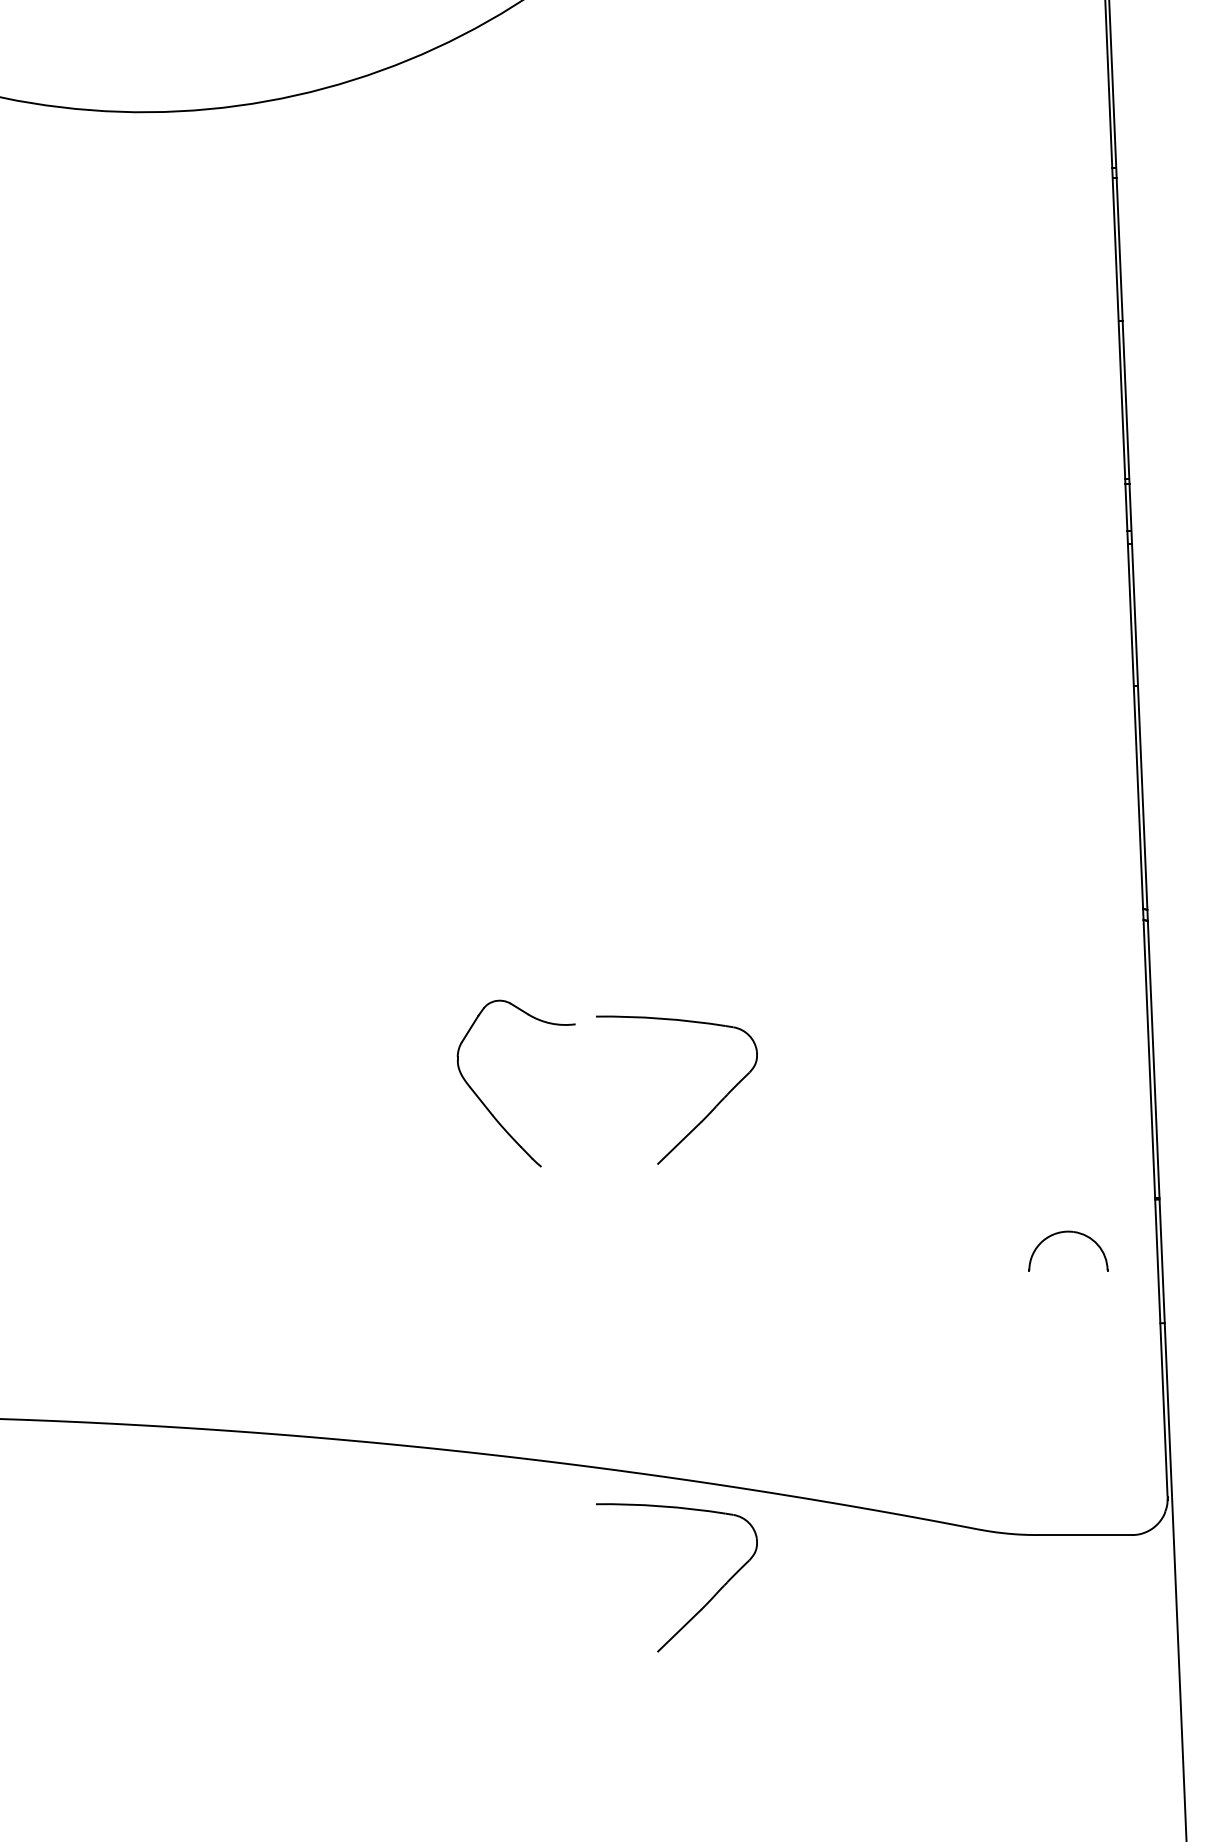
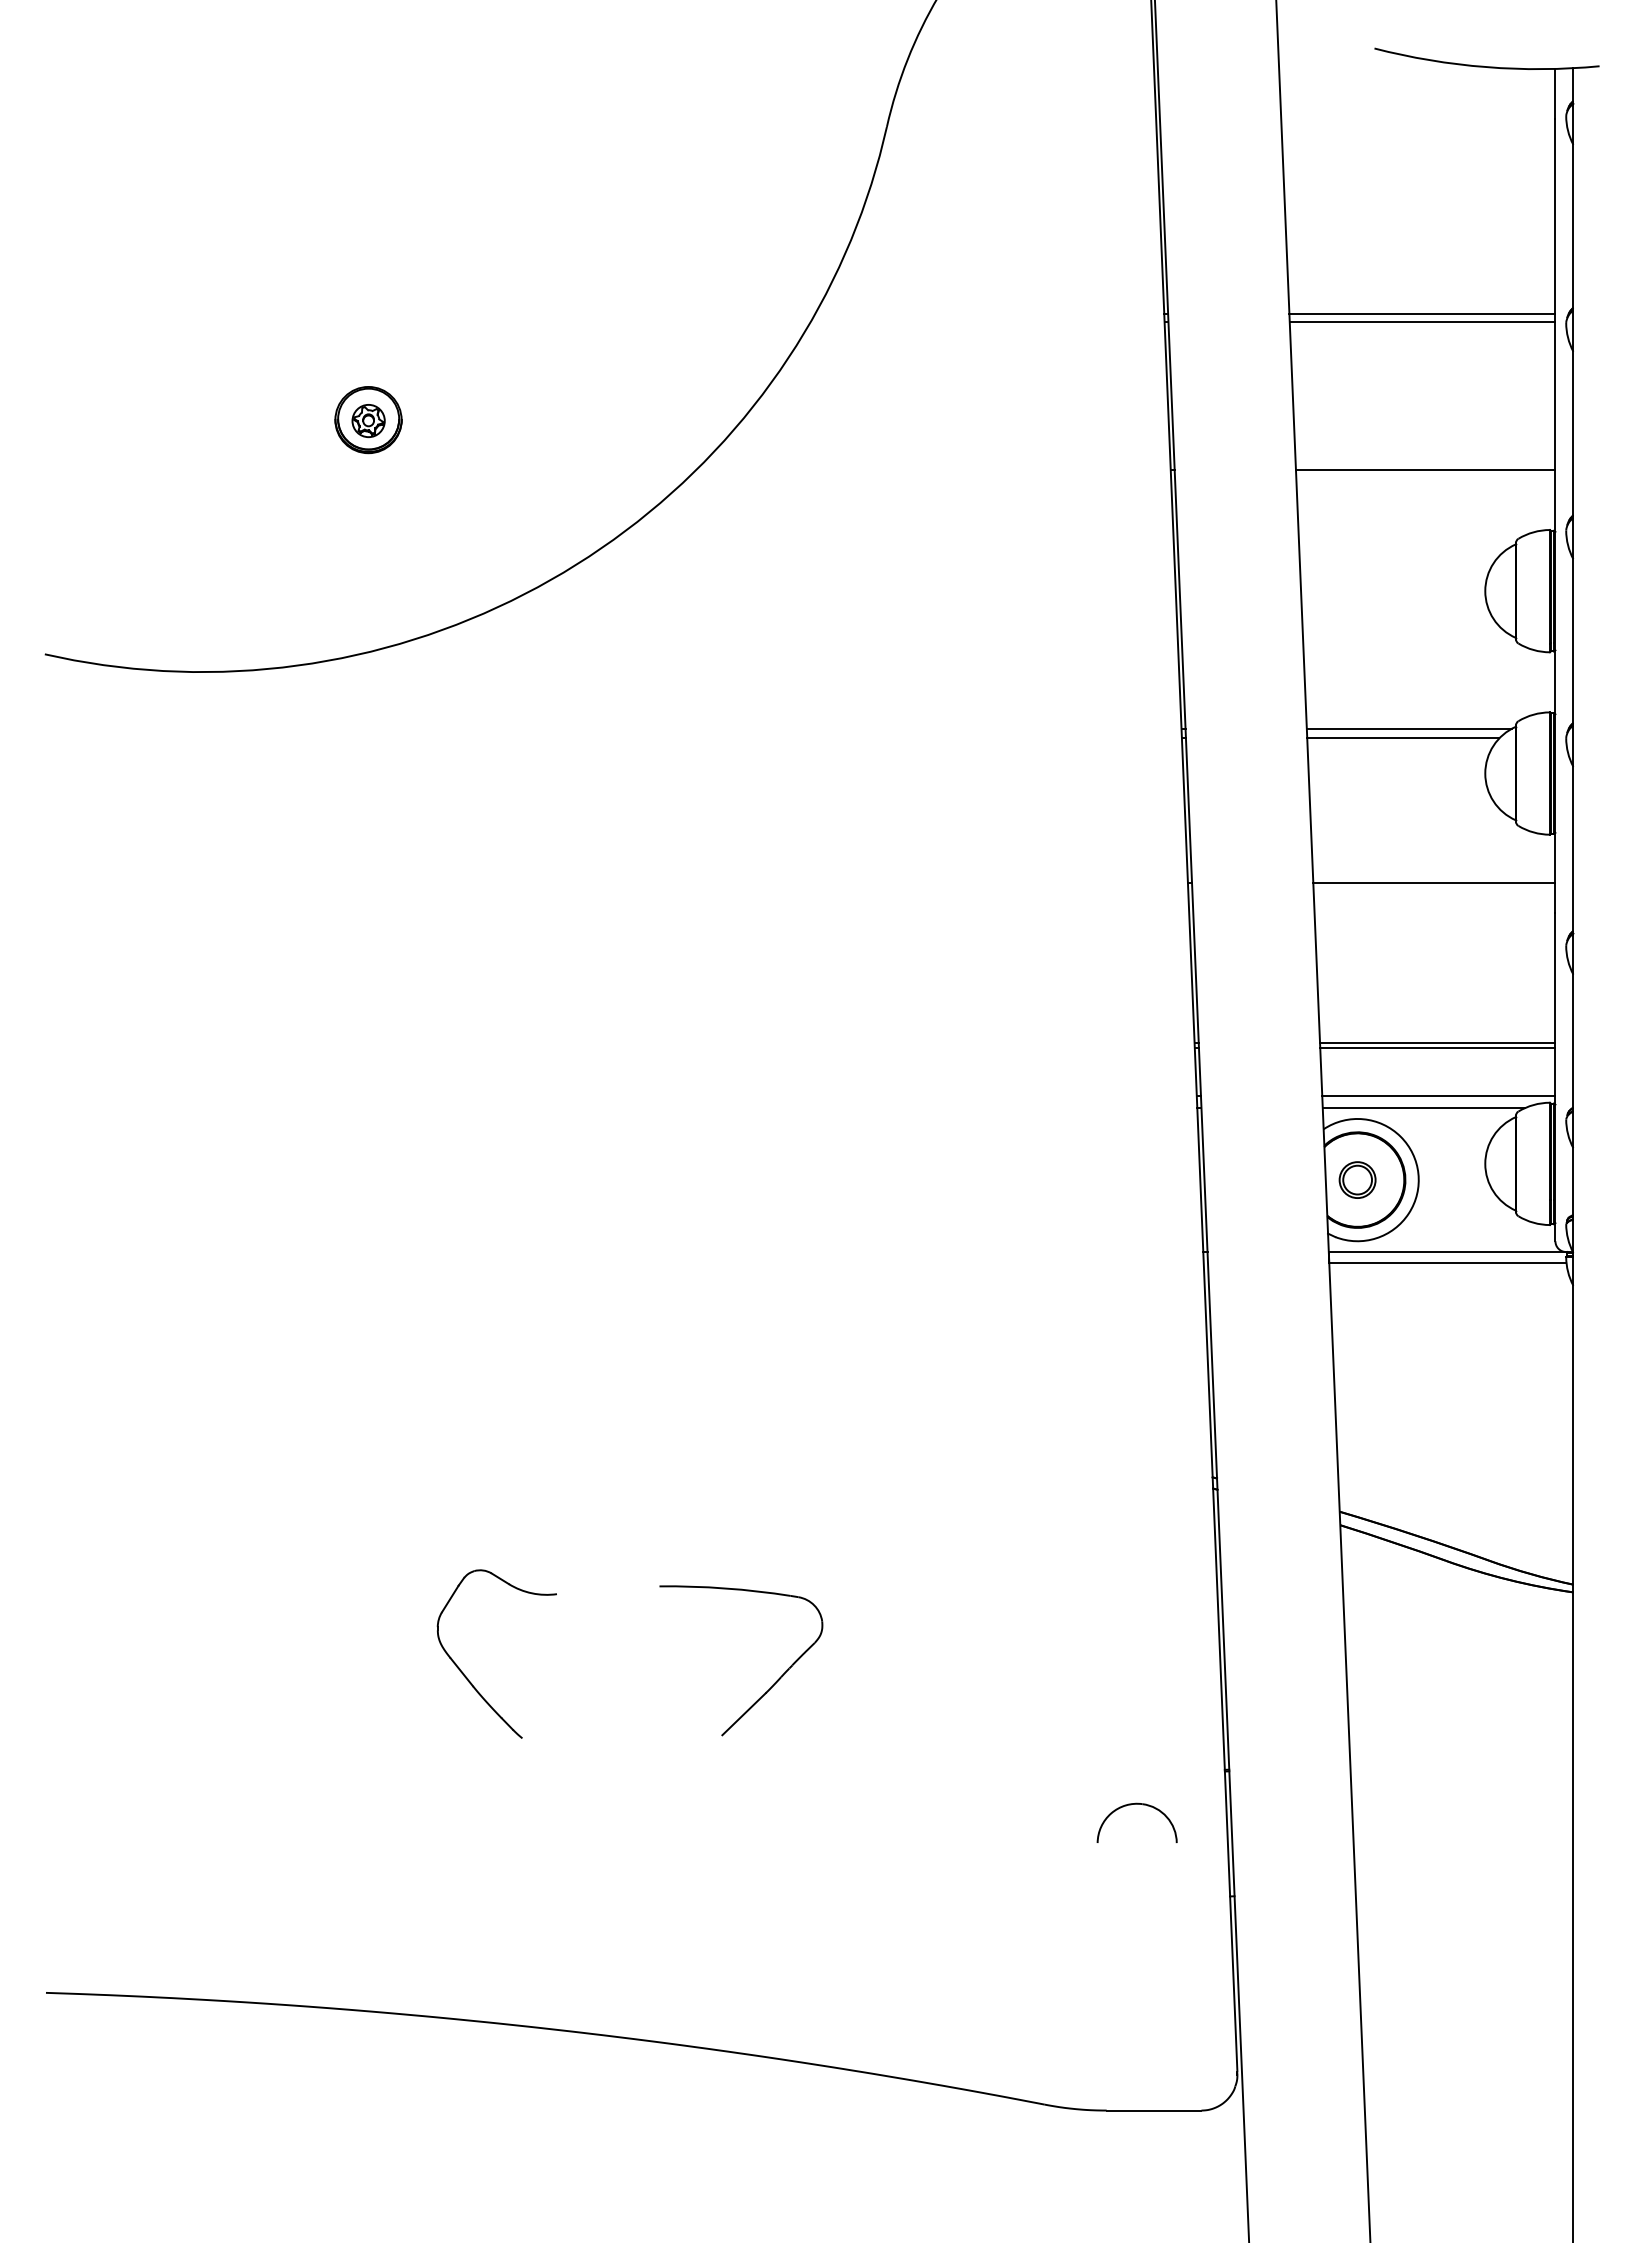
part: (488, 1107) -> (468, 1678), moved
part: (708, 1600) -> (773, 2176), removed

